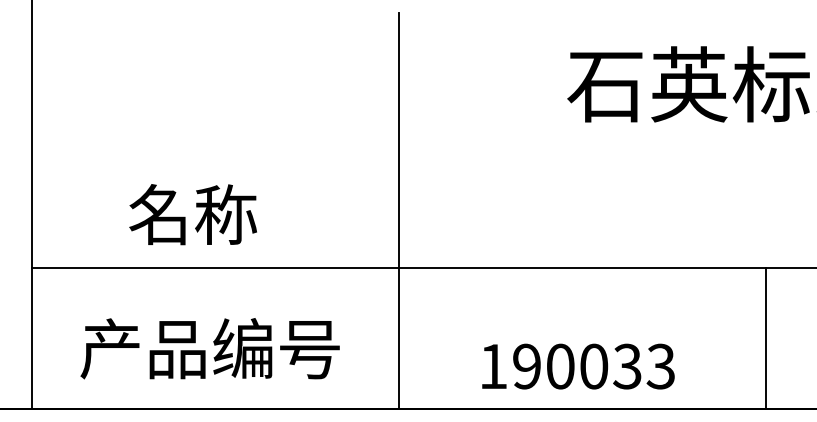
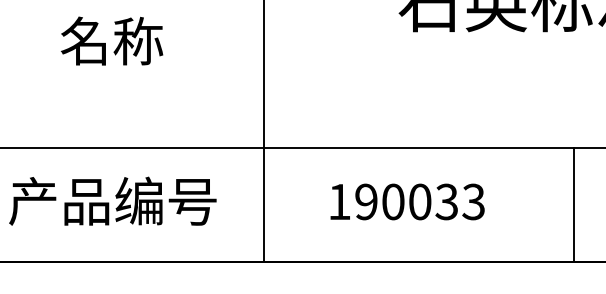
text: (192, 214) -> (111, 41), moved
line: (765, 338) -> (574, 205), moved
text: (209, 348) -> (112, 201), moved
text: (578, 366) -> (407, 201), moved

